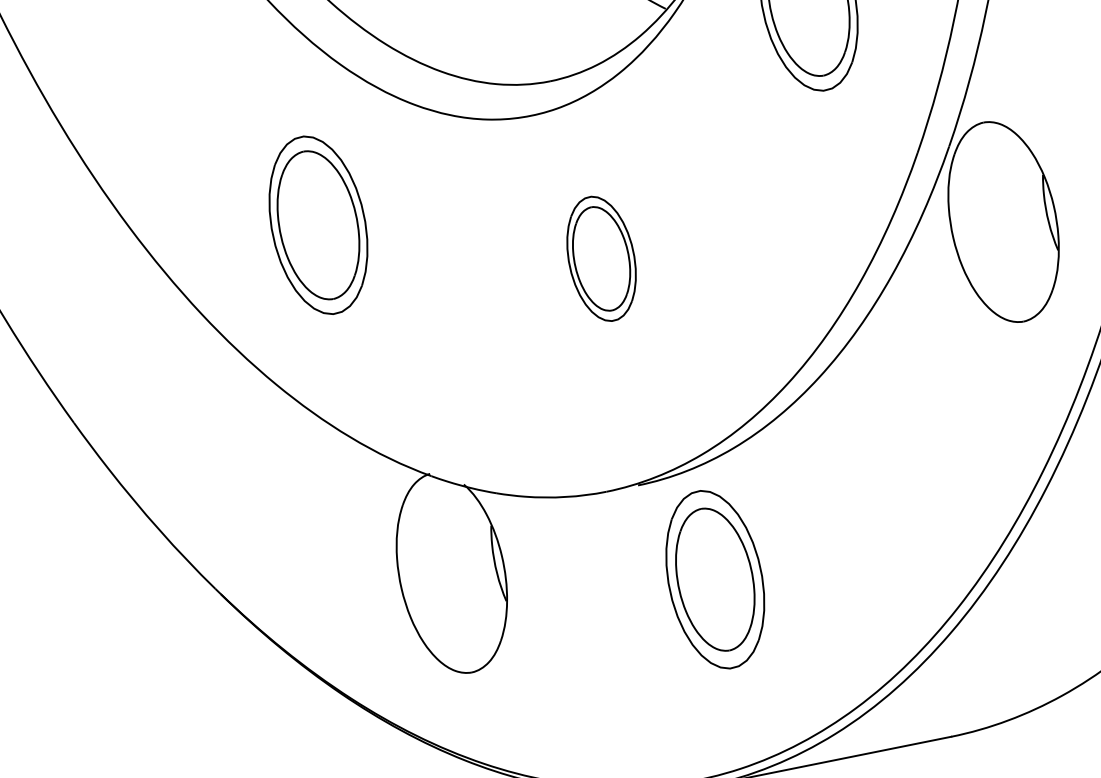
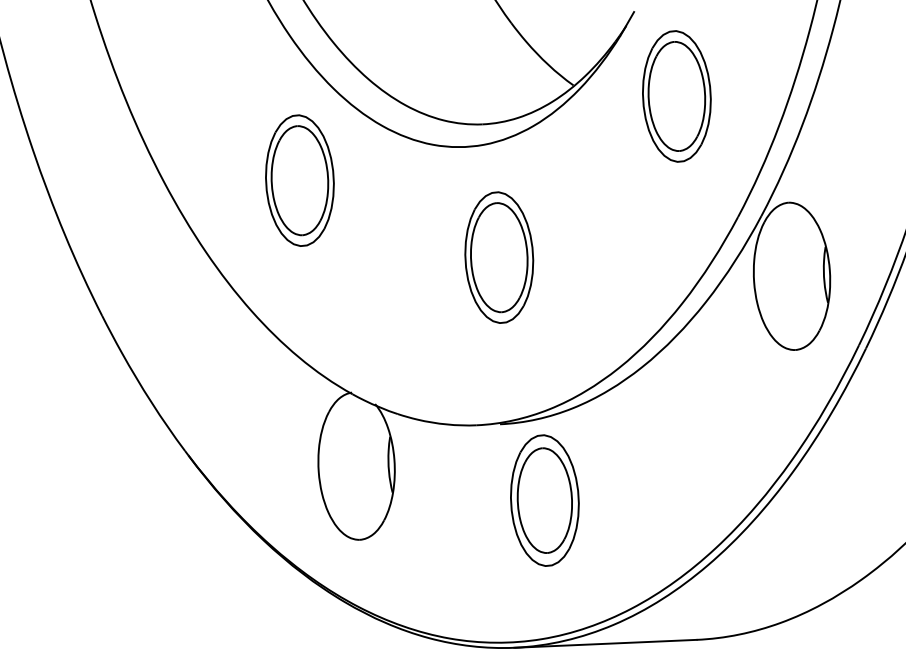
part: (317, 225) -> (299, 180), moved
part: (601, 258) -> (499, 257), size x1.43

